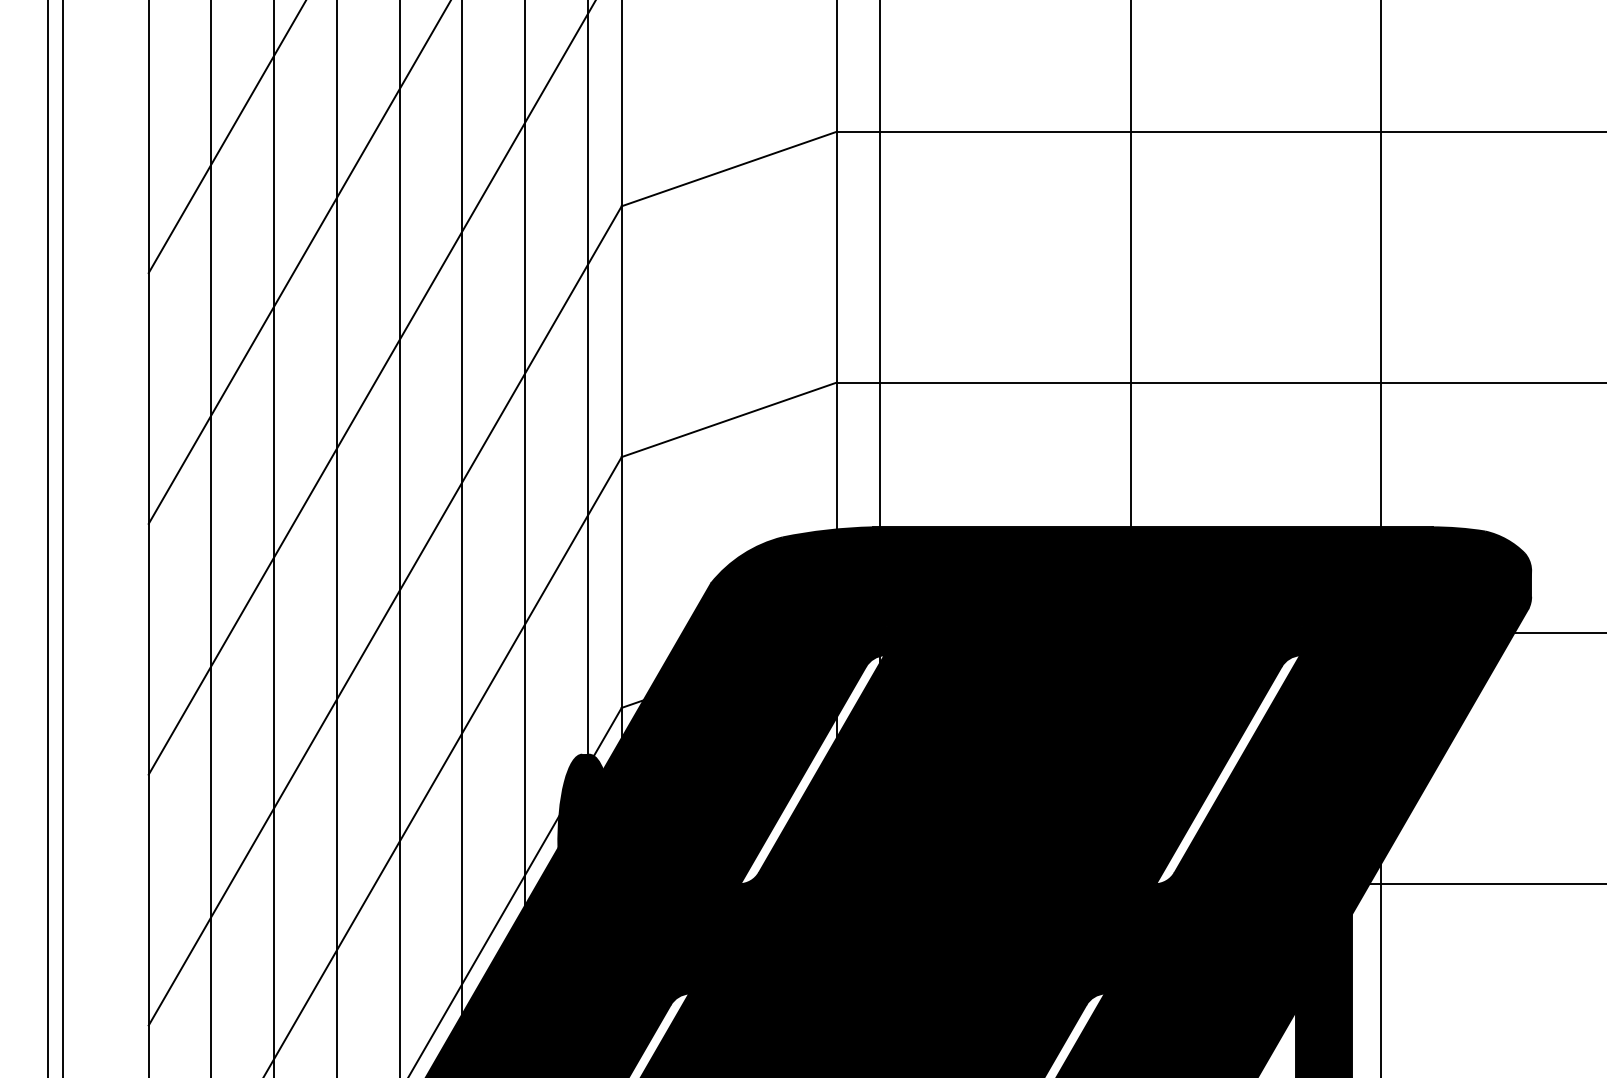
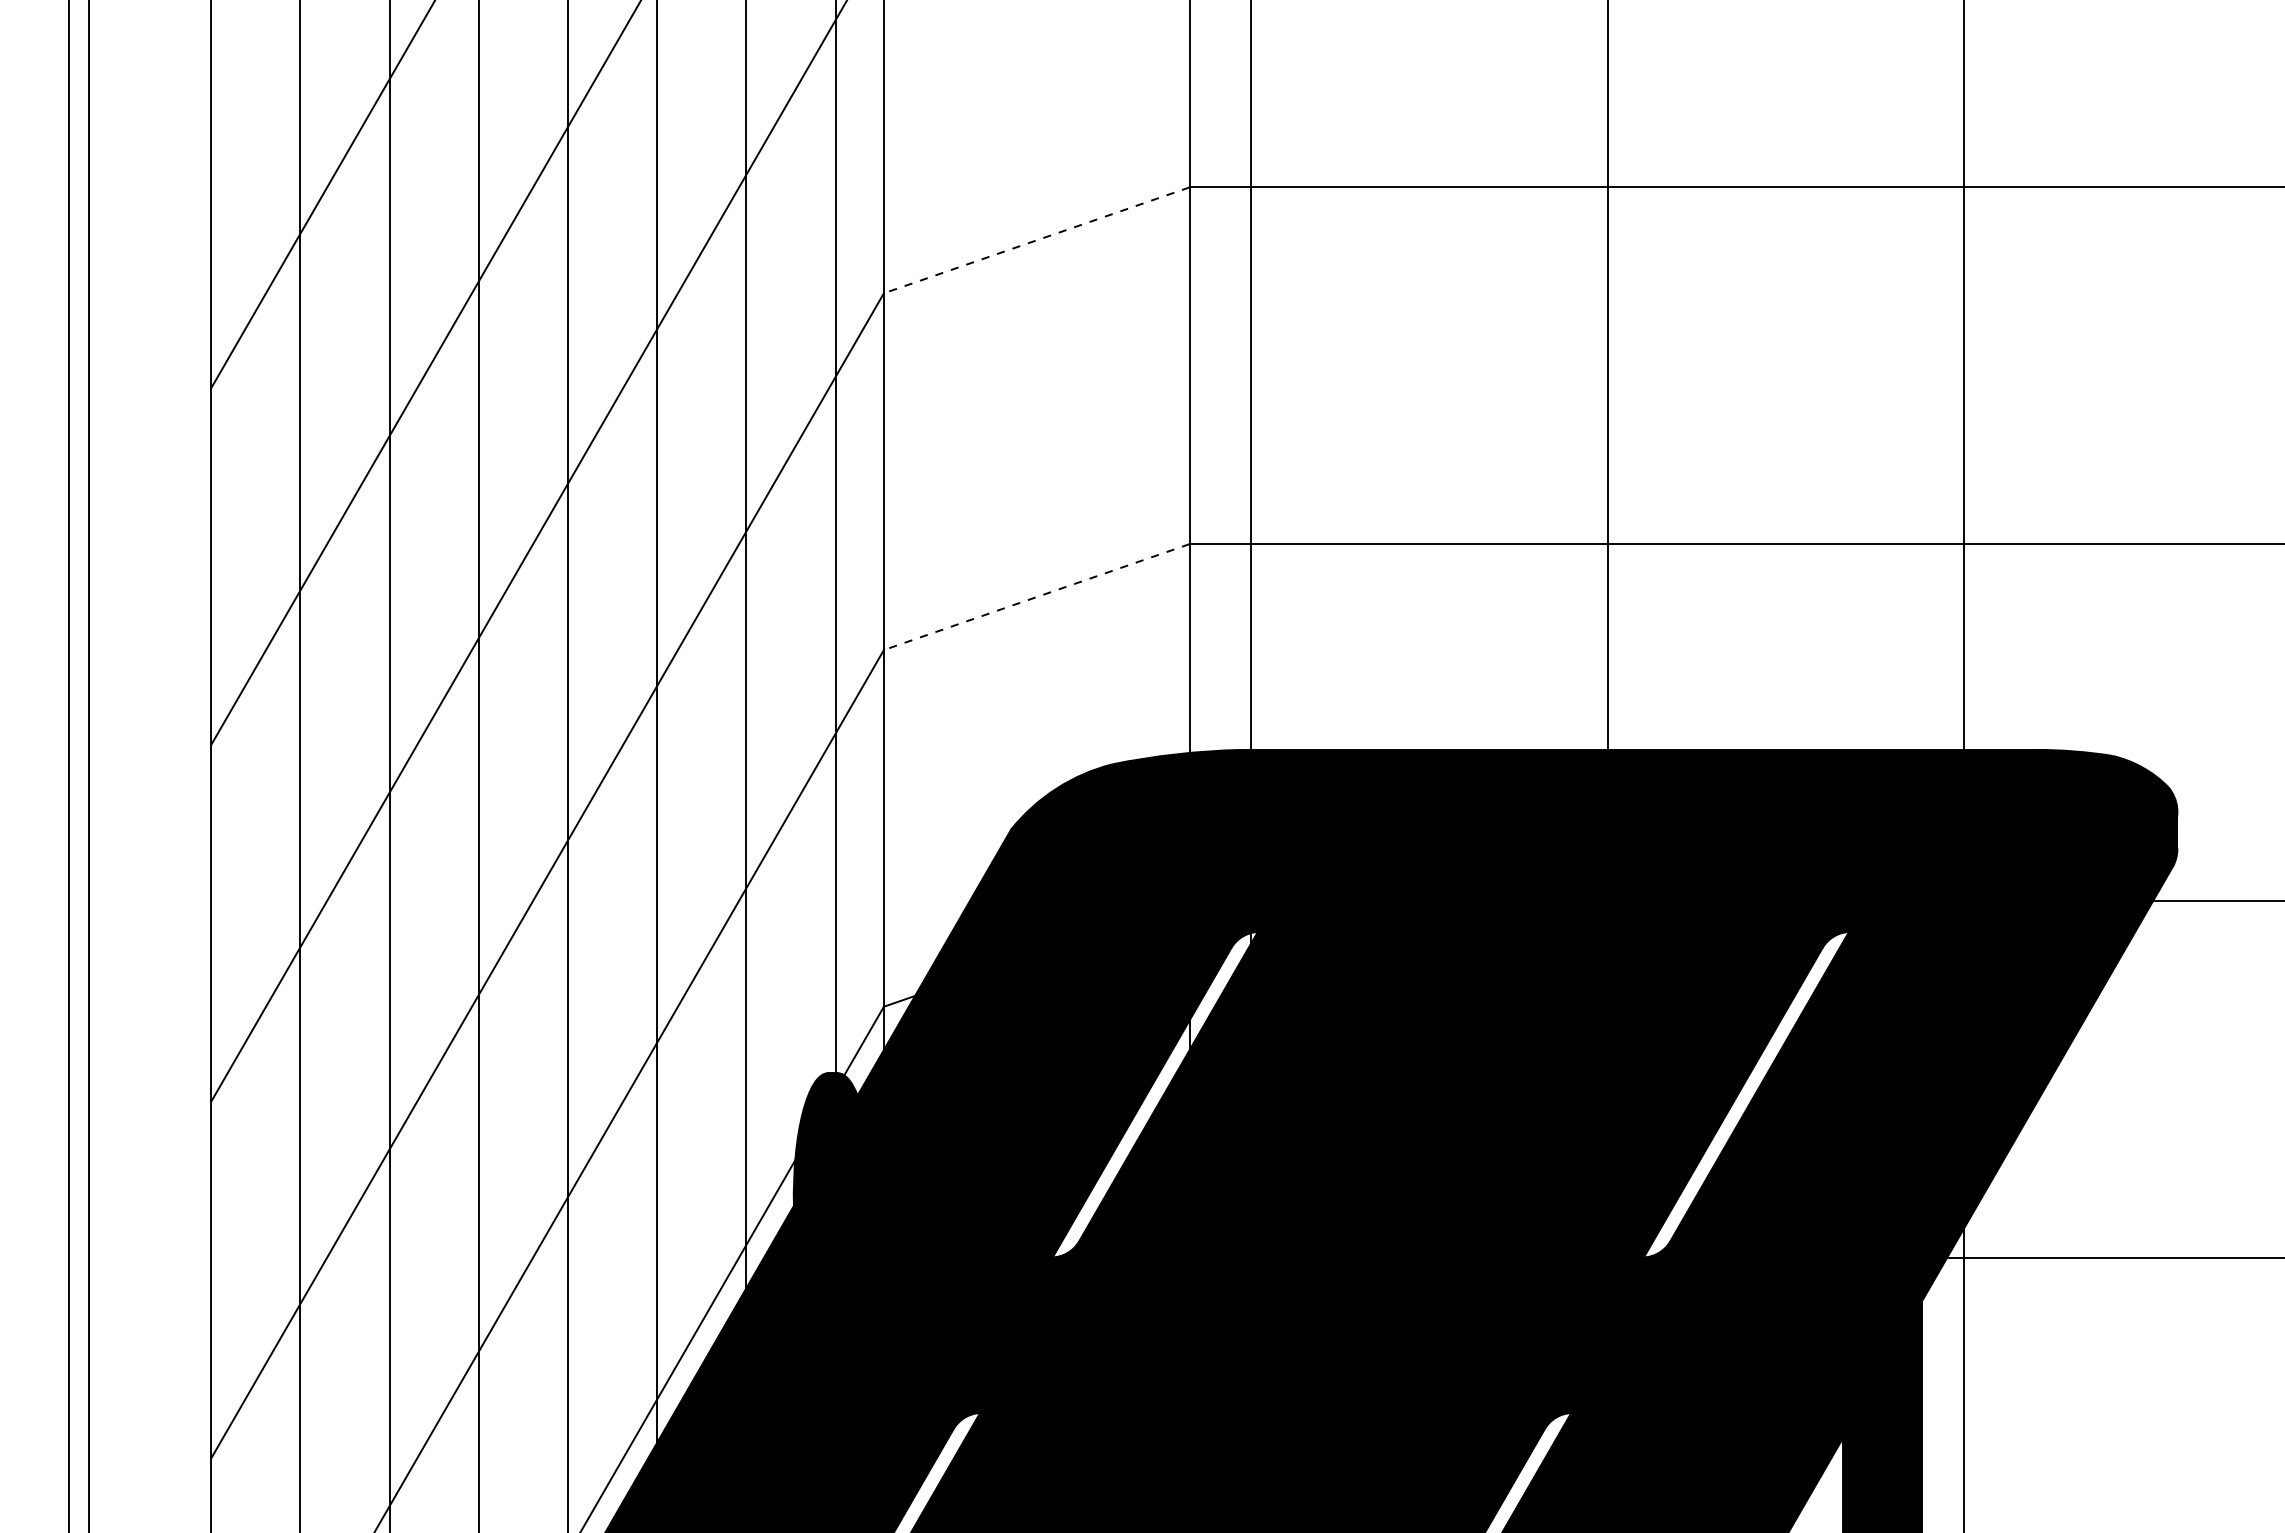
line: (728, 169) -> (1036, 240), solid -> dashed
line: (728, 420) -> (1036, 597), solid -> dashed

